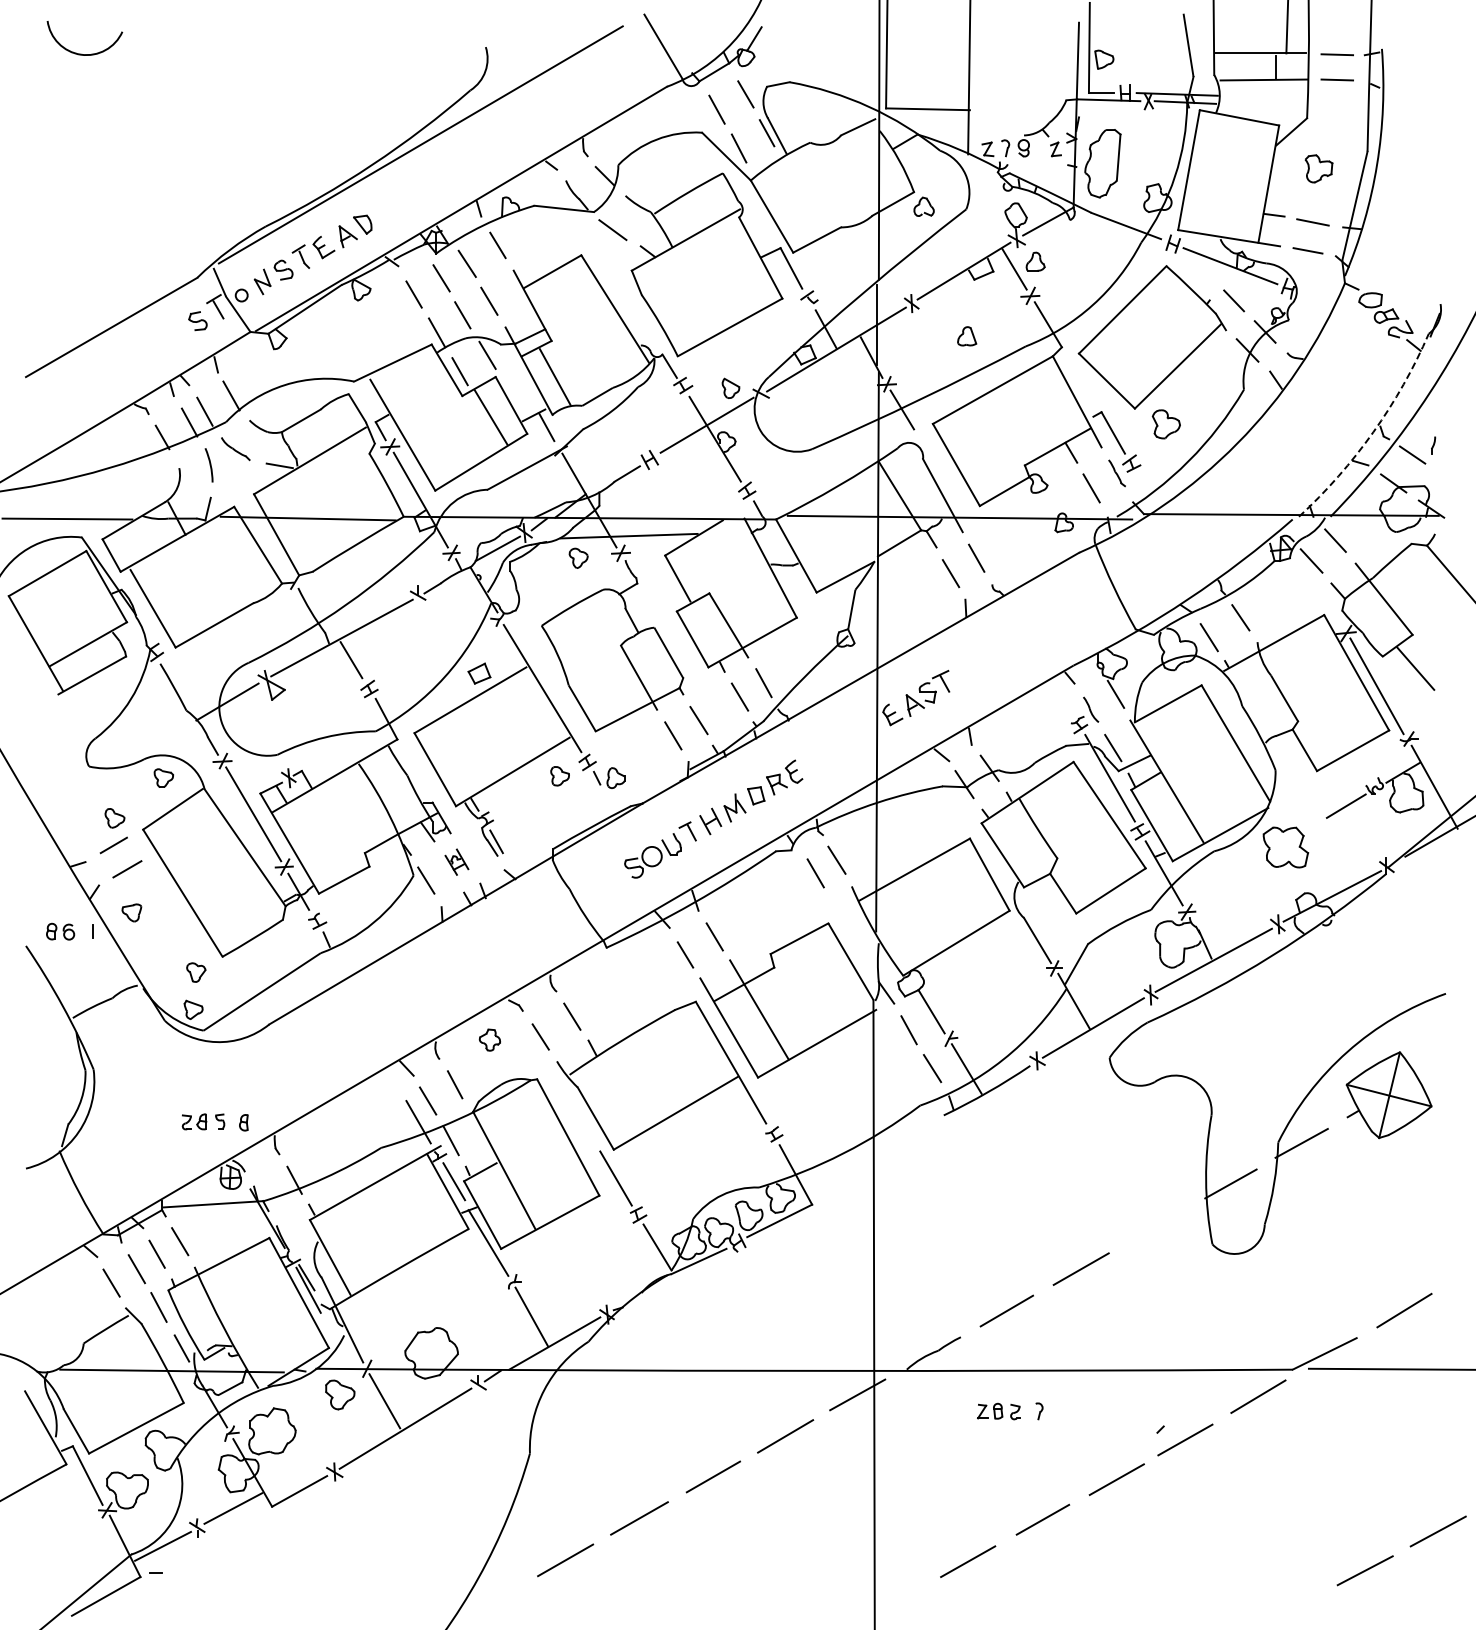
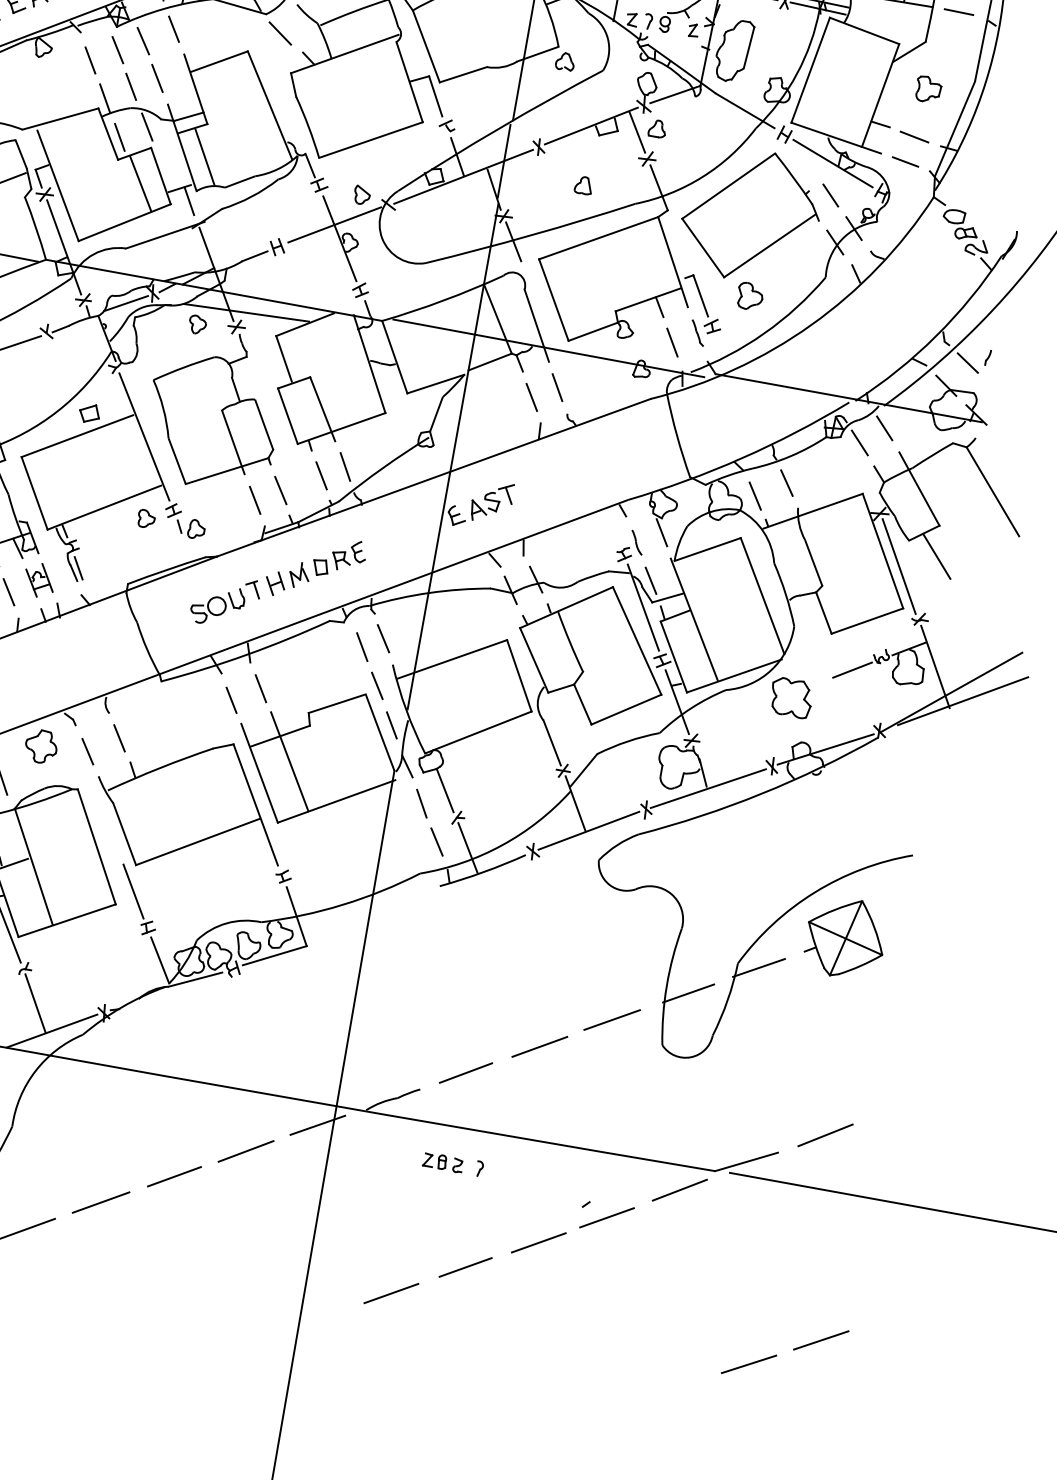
arc: (1373, 432) -> (936, 336), dashed -> solid
part: (456, 862) -> (39, 580), size x1.43
line: (839, 912) -> (377, 686), added
line: (861, 951) -> (391, 725), added
part: (489, 1039) -> (41, 745), size x1.67
line: (1153, 1226) -> (611, 1019), added

